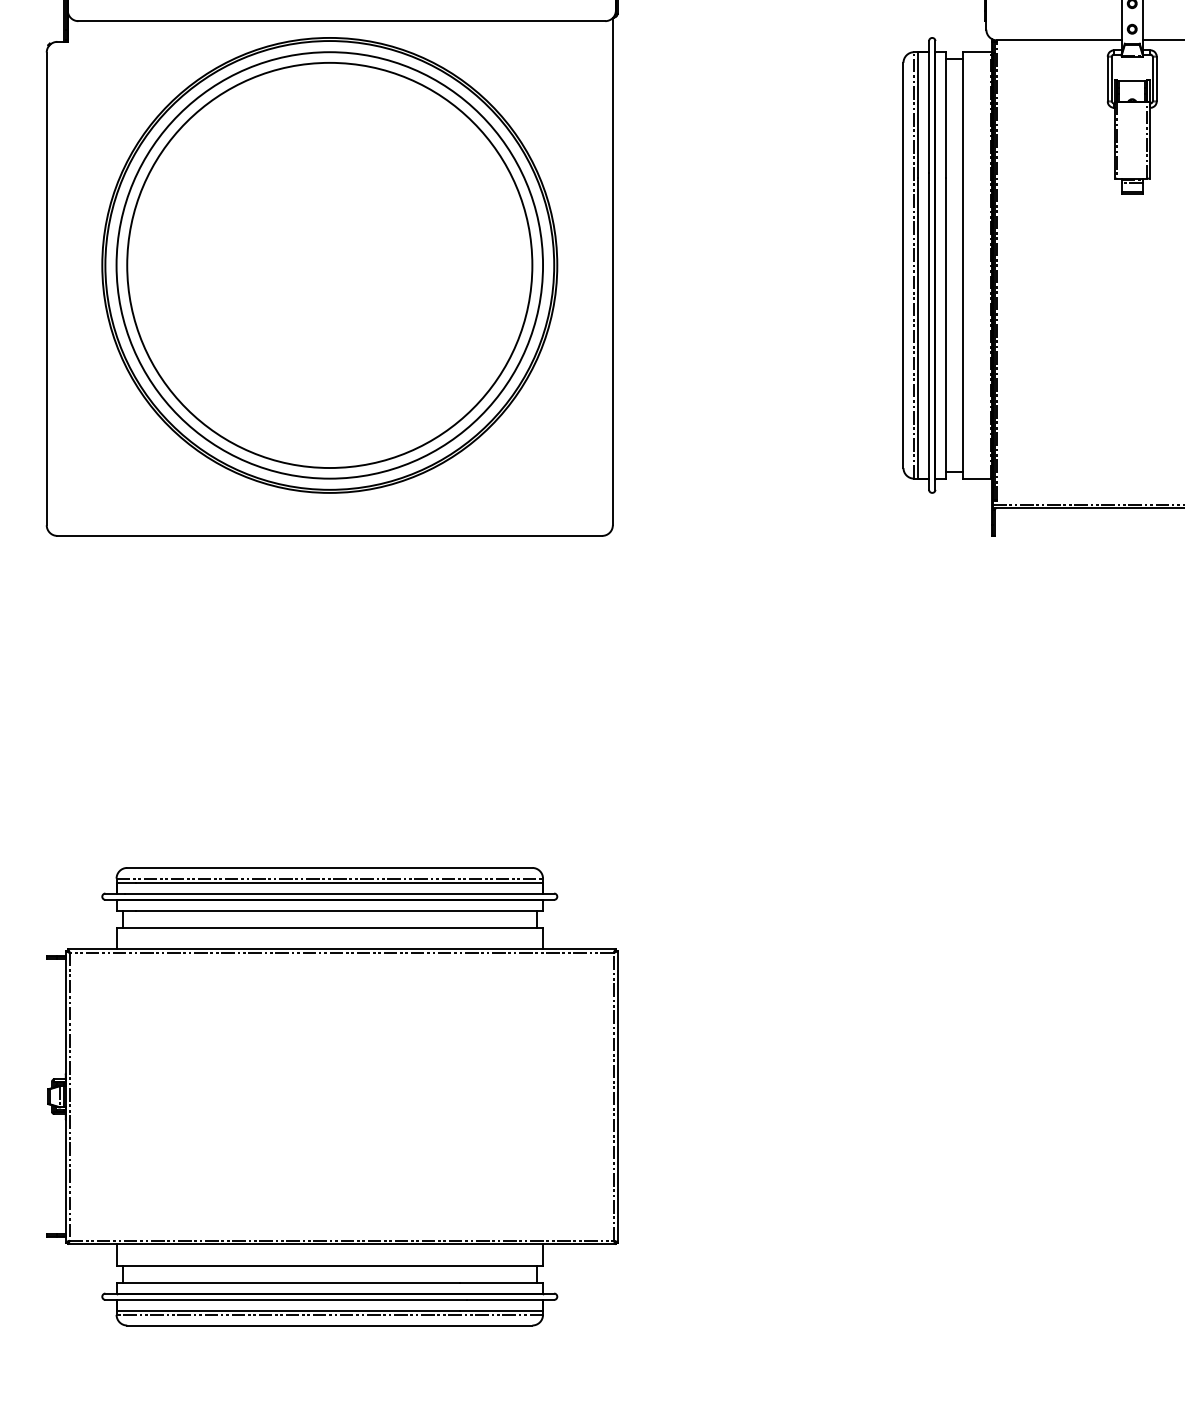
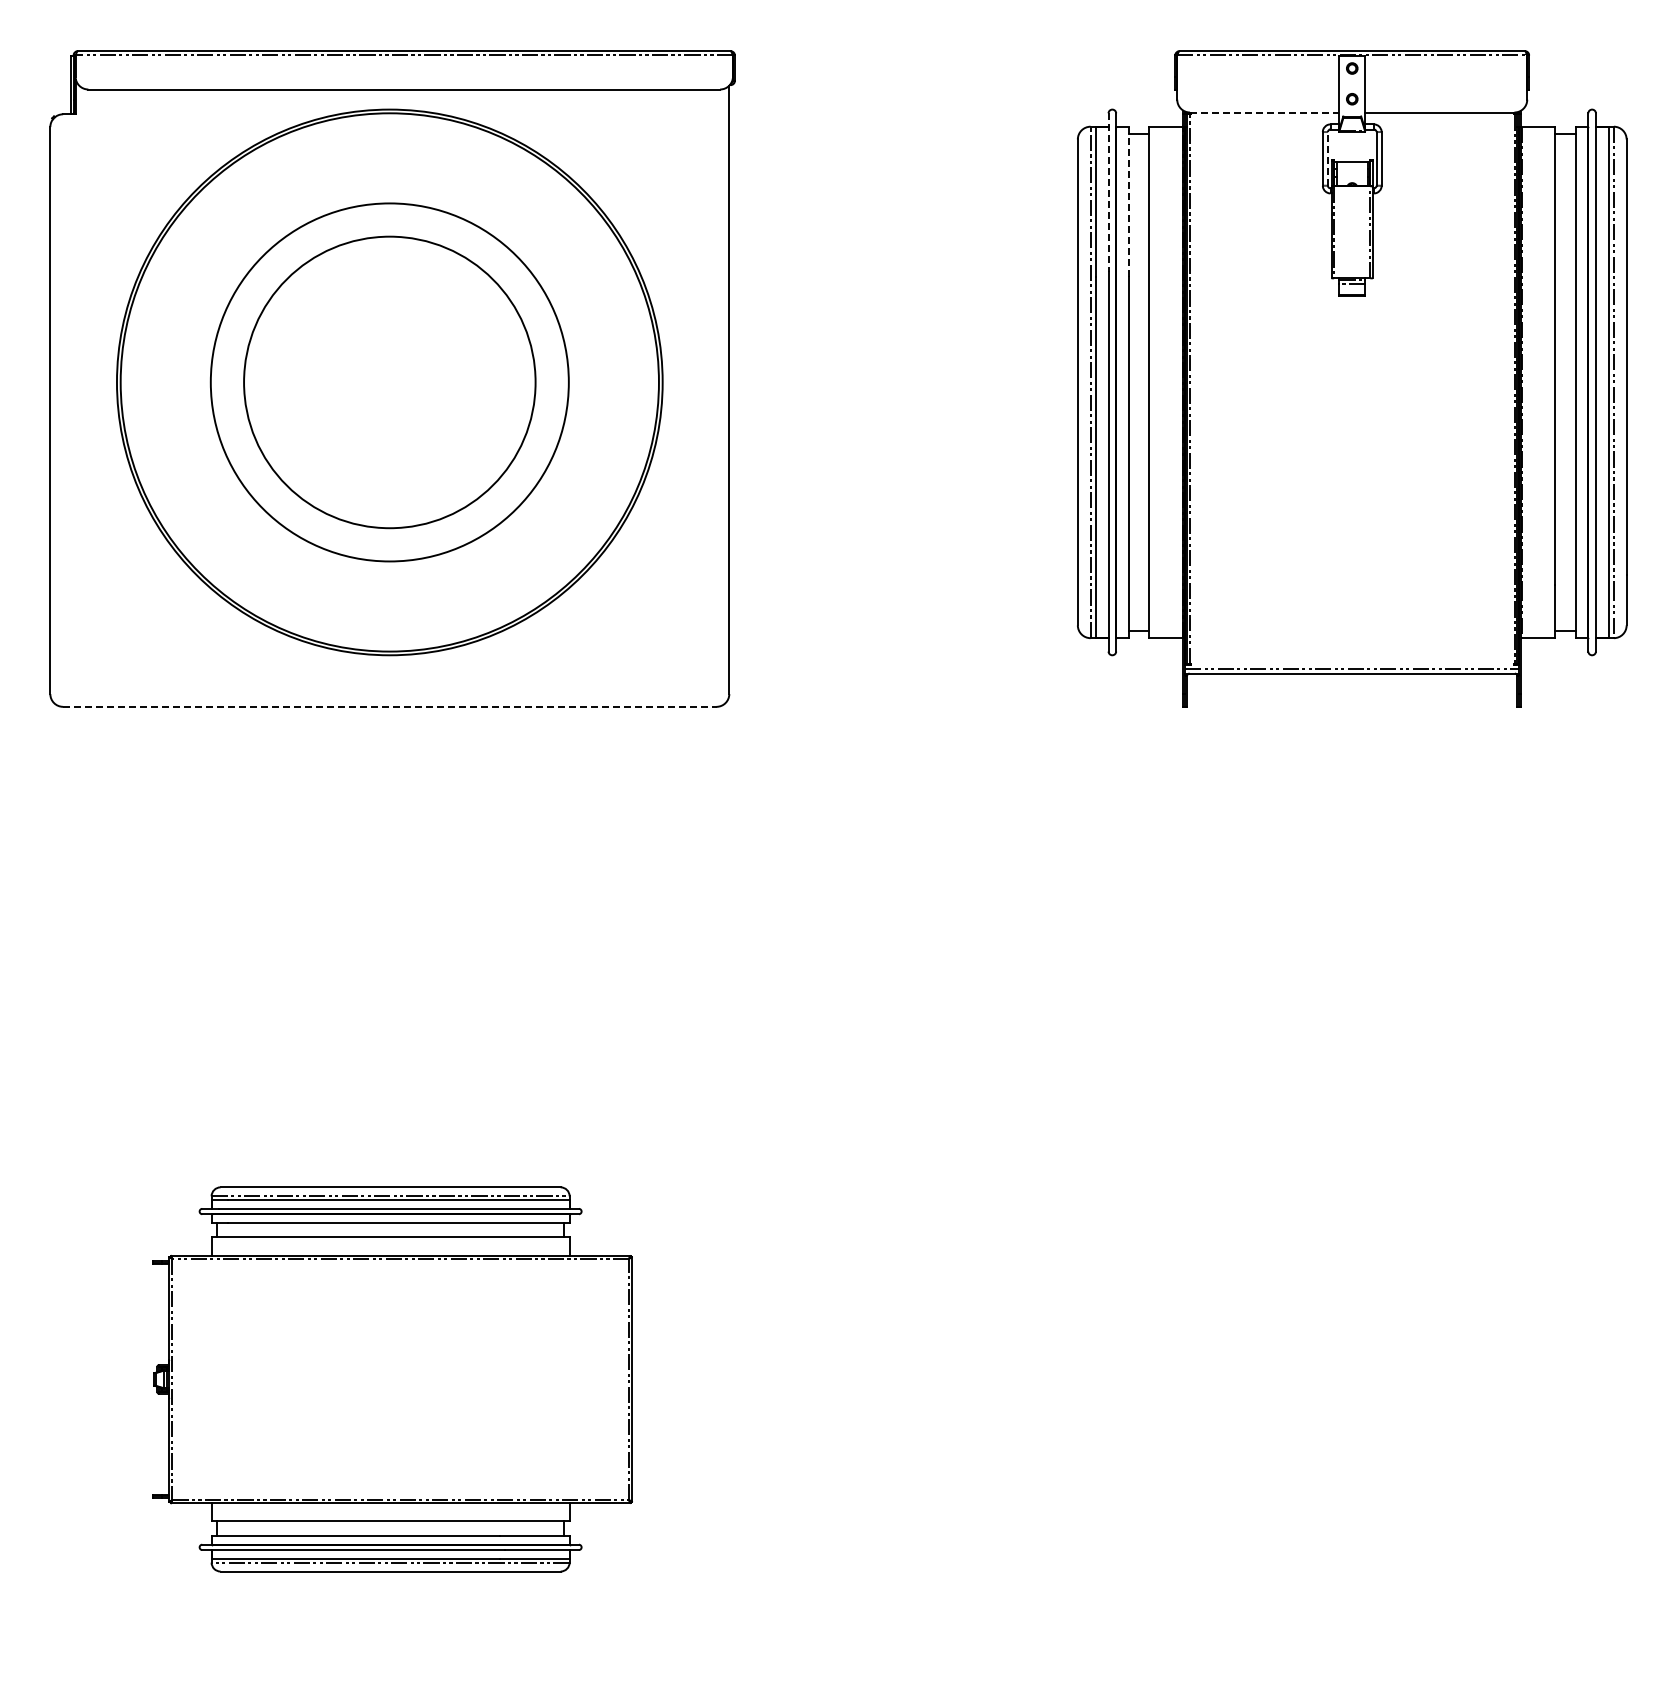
line: (1059, 40) -> (1264, 112), solid -> dashed
line: (1111, 78) -> (1327, 158), solid -> dashed
line: (929, 107) -> (1108, 192), solid -> dashed
line: (945, 115) -> (1128, 202), solid -> dashed
circle: (329, 265) -> (389, 382), size x0.6
circle: (329, 265) -> (389, 382), size x0.7
line: (329, 535) -> (389, 706), solid -> dashed
part: (332, 1096) -> (392, 1379), size x0.7

